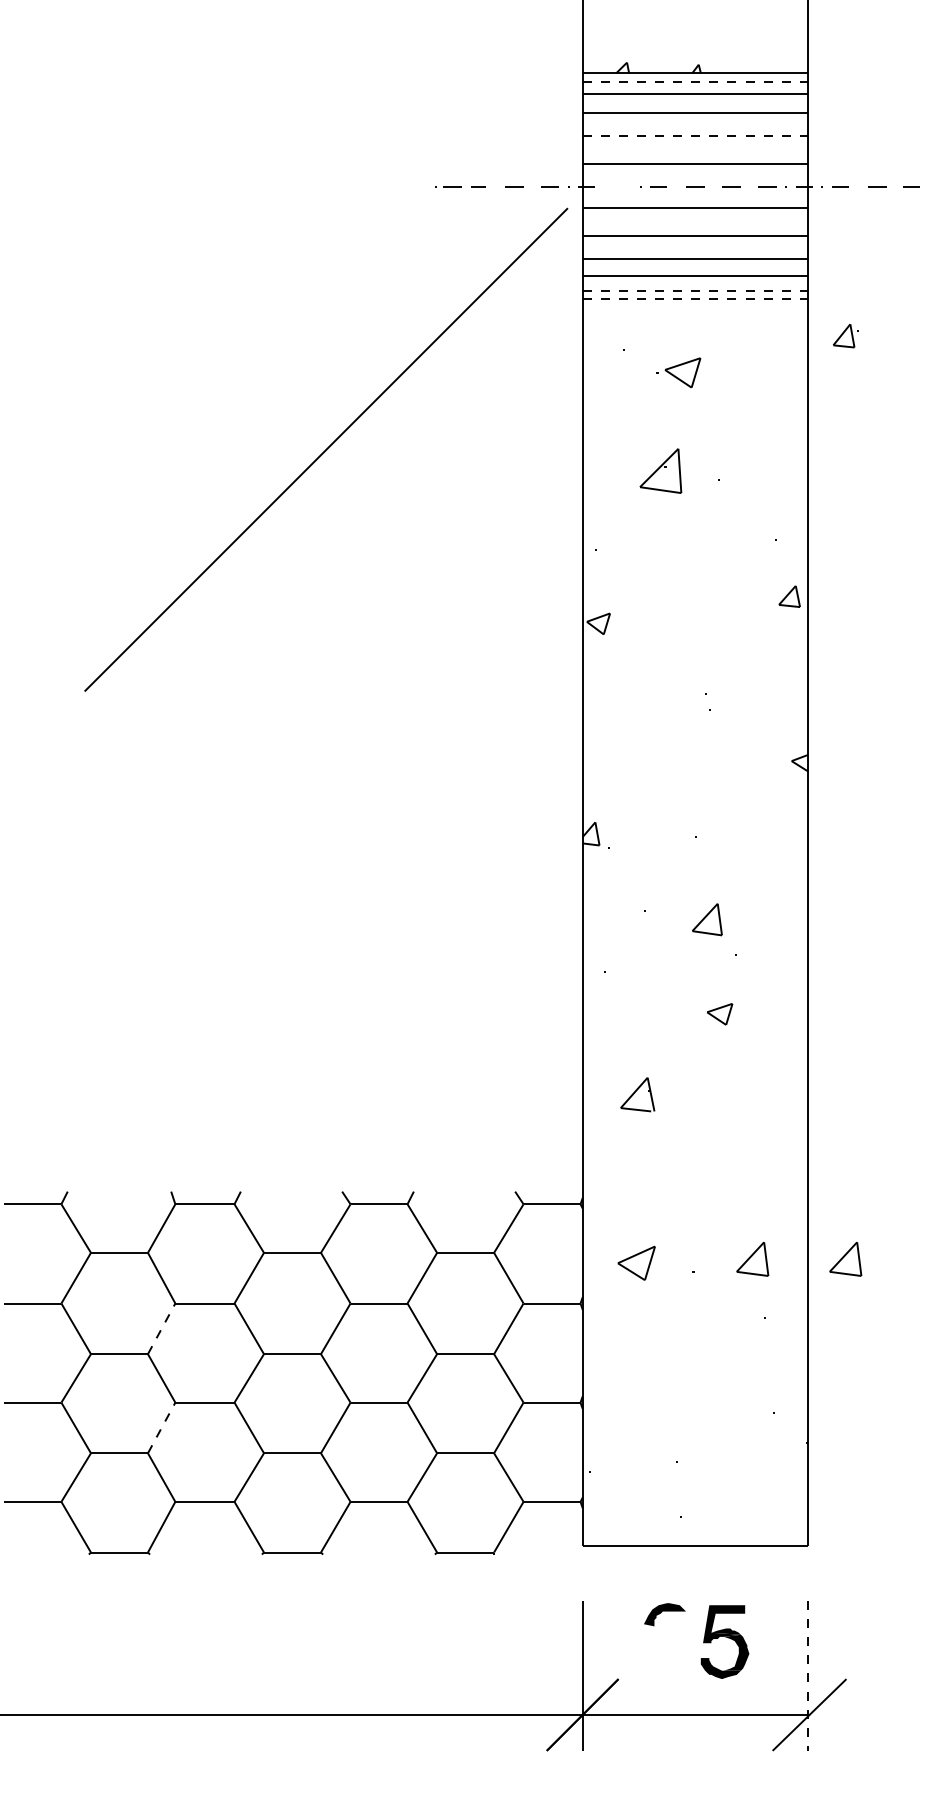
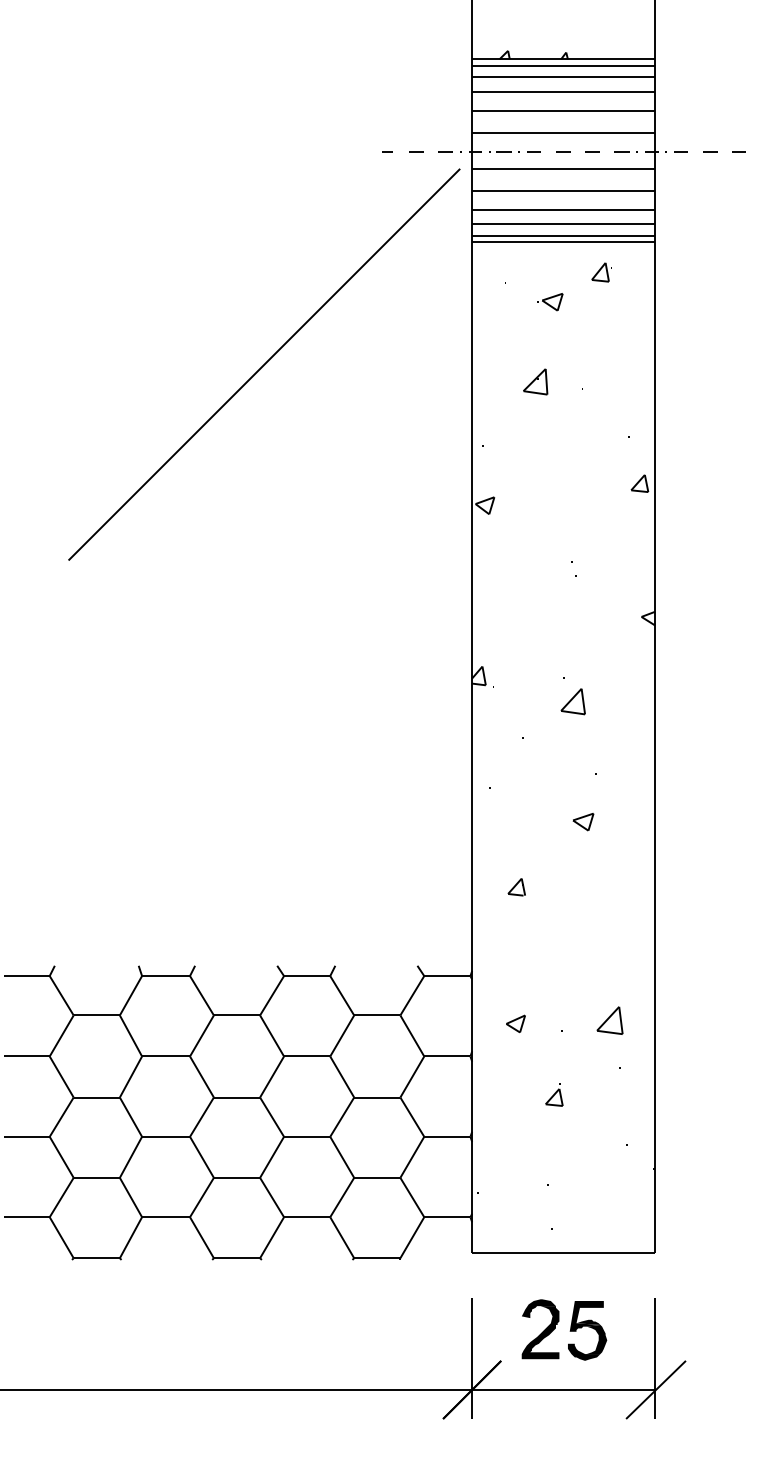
line: (695, 81) -> (563, 66), dashed -> solid
line: (695, 136) -> (563, 110), dashed -> solid
line: (448, 186) -> (500, 151), moved
line: (695, 290) -> (563, 235), dashed -> solid
line: (695, 298) -> (563, 242), dashed -> solid
part: (845, 336) -> (601, 272), moved
part: (679, 372) -> (550, 301), size x0.71
part: (660, 470) -> (535, 381), size x0.71
part: (707, 919) -> (573, 701), moved
part: (637, 1094) -> (516, 887), size x0.62
part: (845, 1258) -> (685, 1020), removed
part: (636, 1263) -> (515, 1024), size x0.62
line: (161, 1328) -> (130, 1076), dashed -> solid
part: (684, 1350) -> (554, 1094), added
line: (161, 1427) -> (130, 1156), dashed -> solid
fill: (666, 1644) -> (540, 1332), added
line: (808, 1675) -> (655, 1357), dashed -> solid

